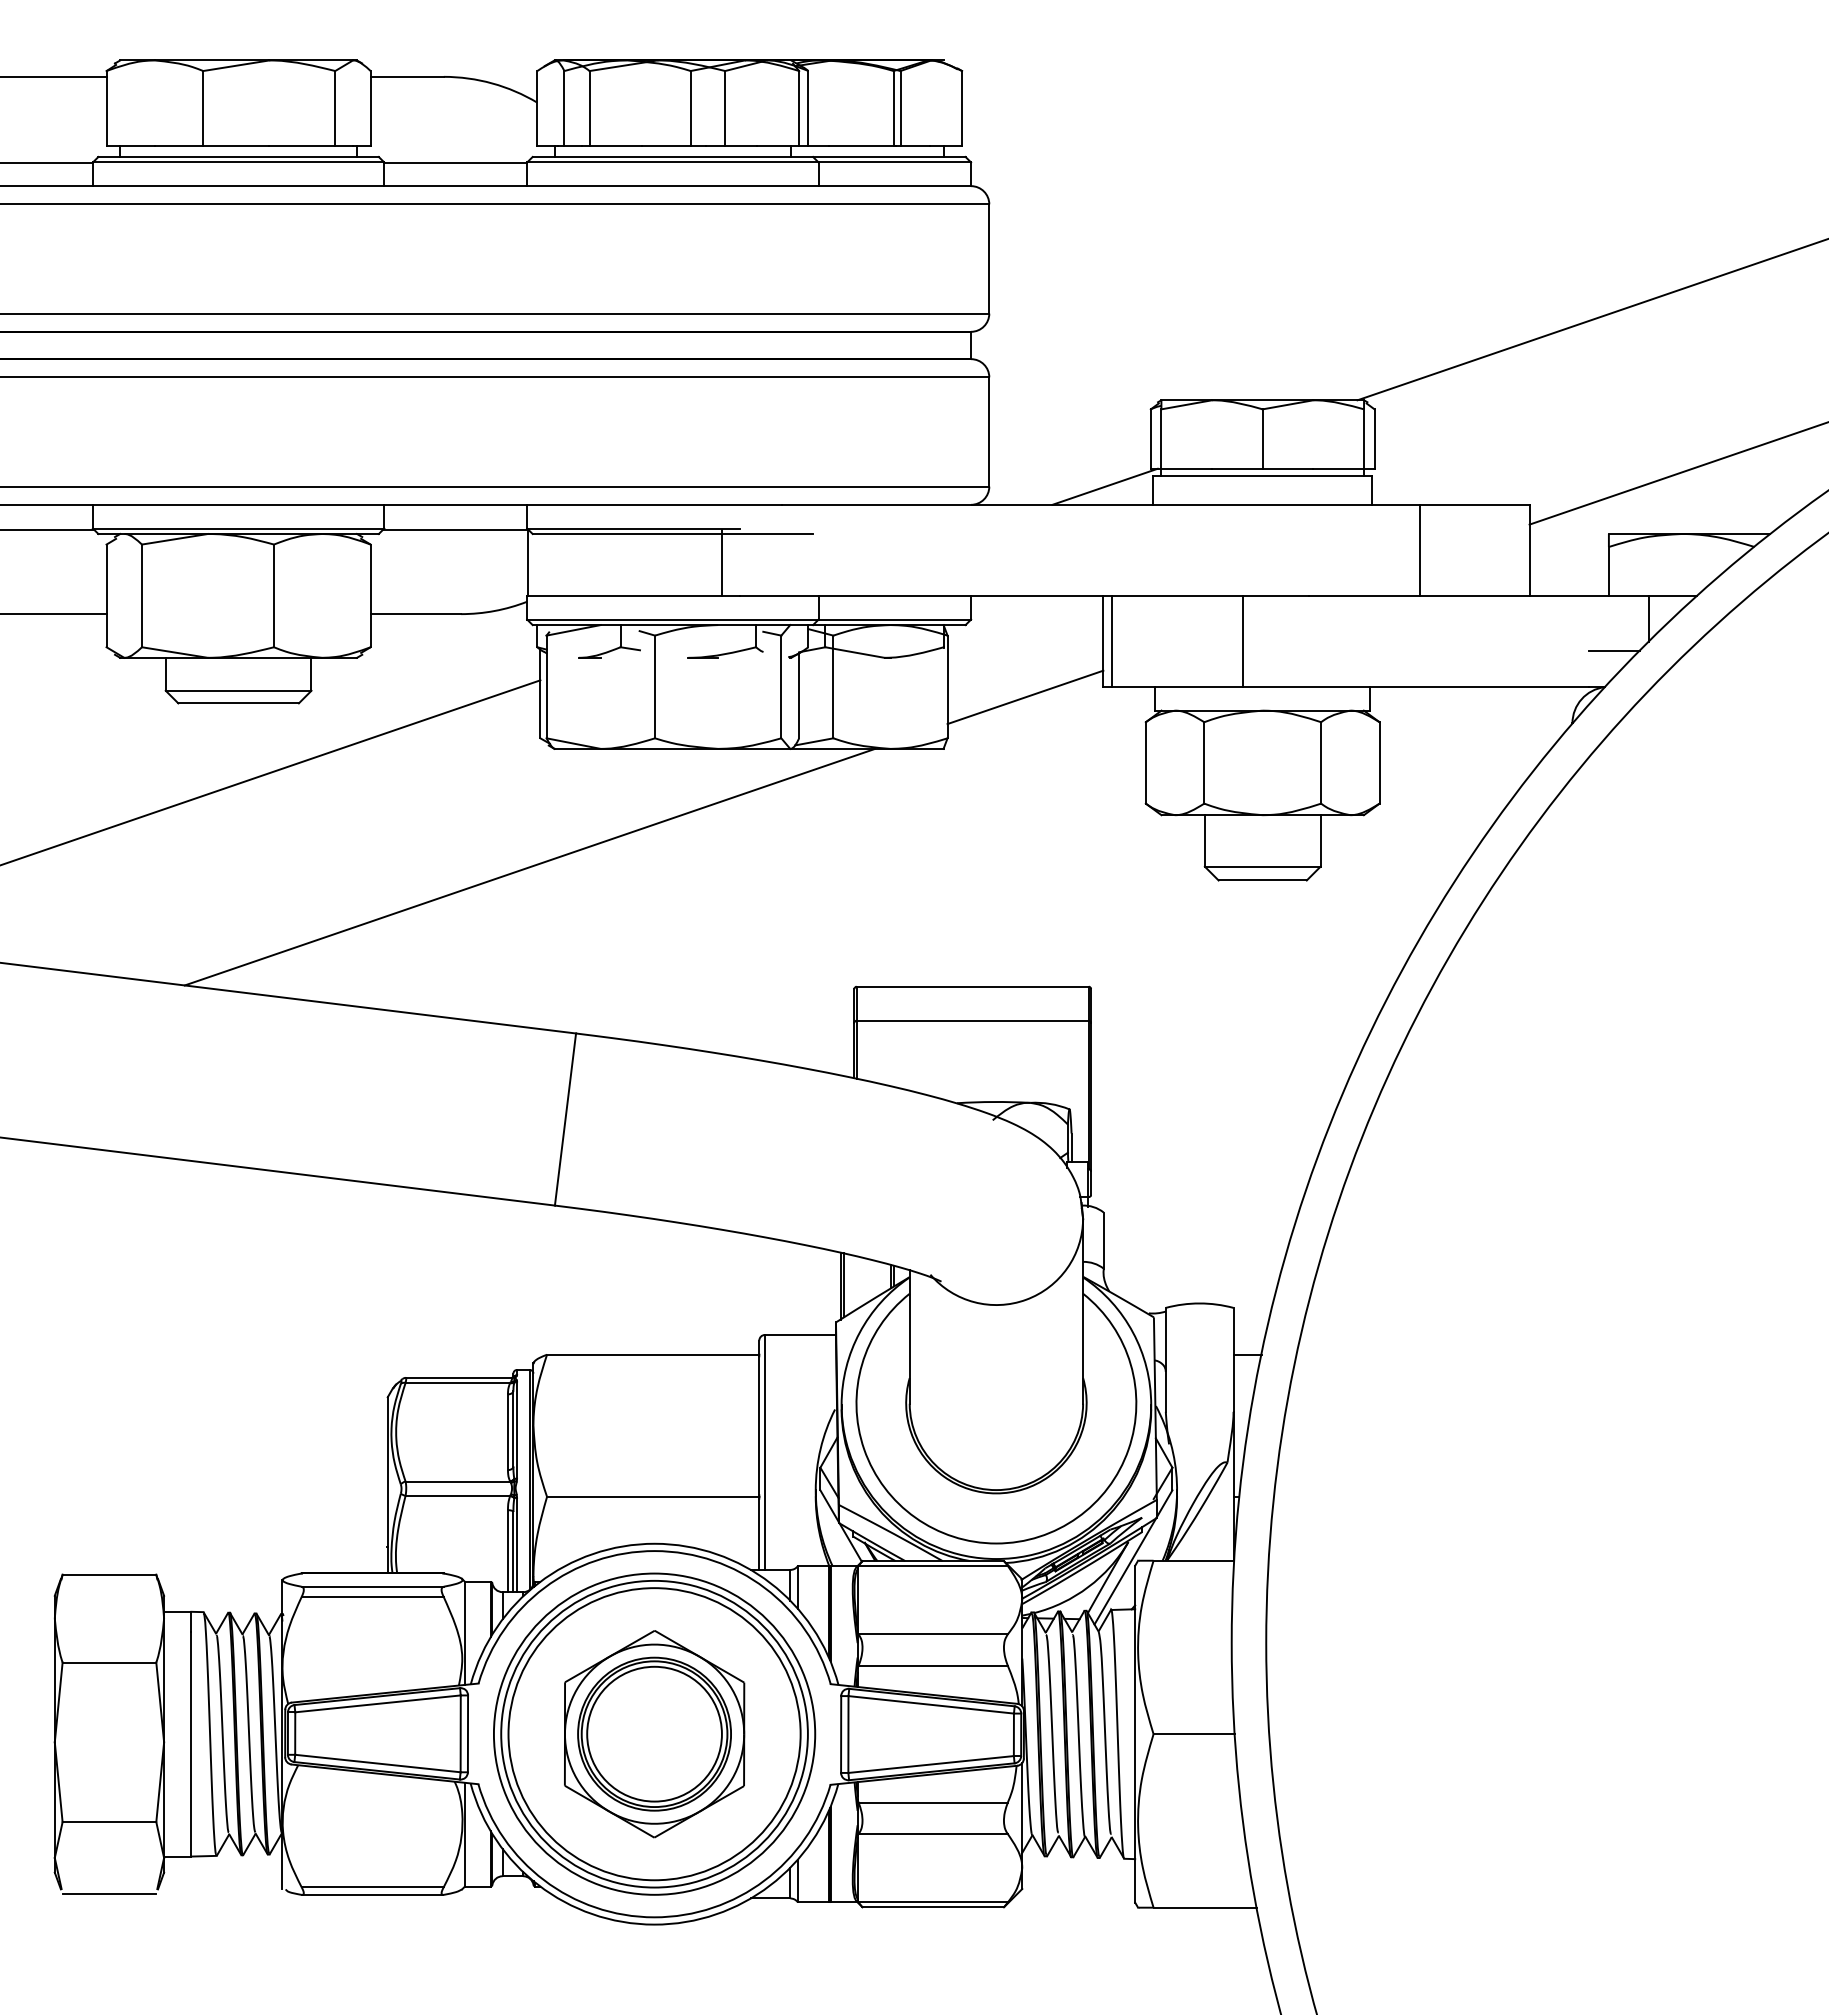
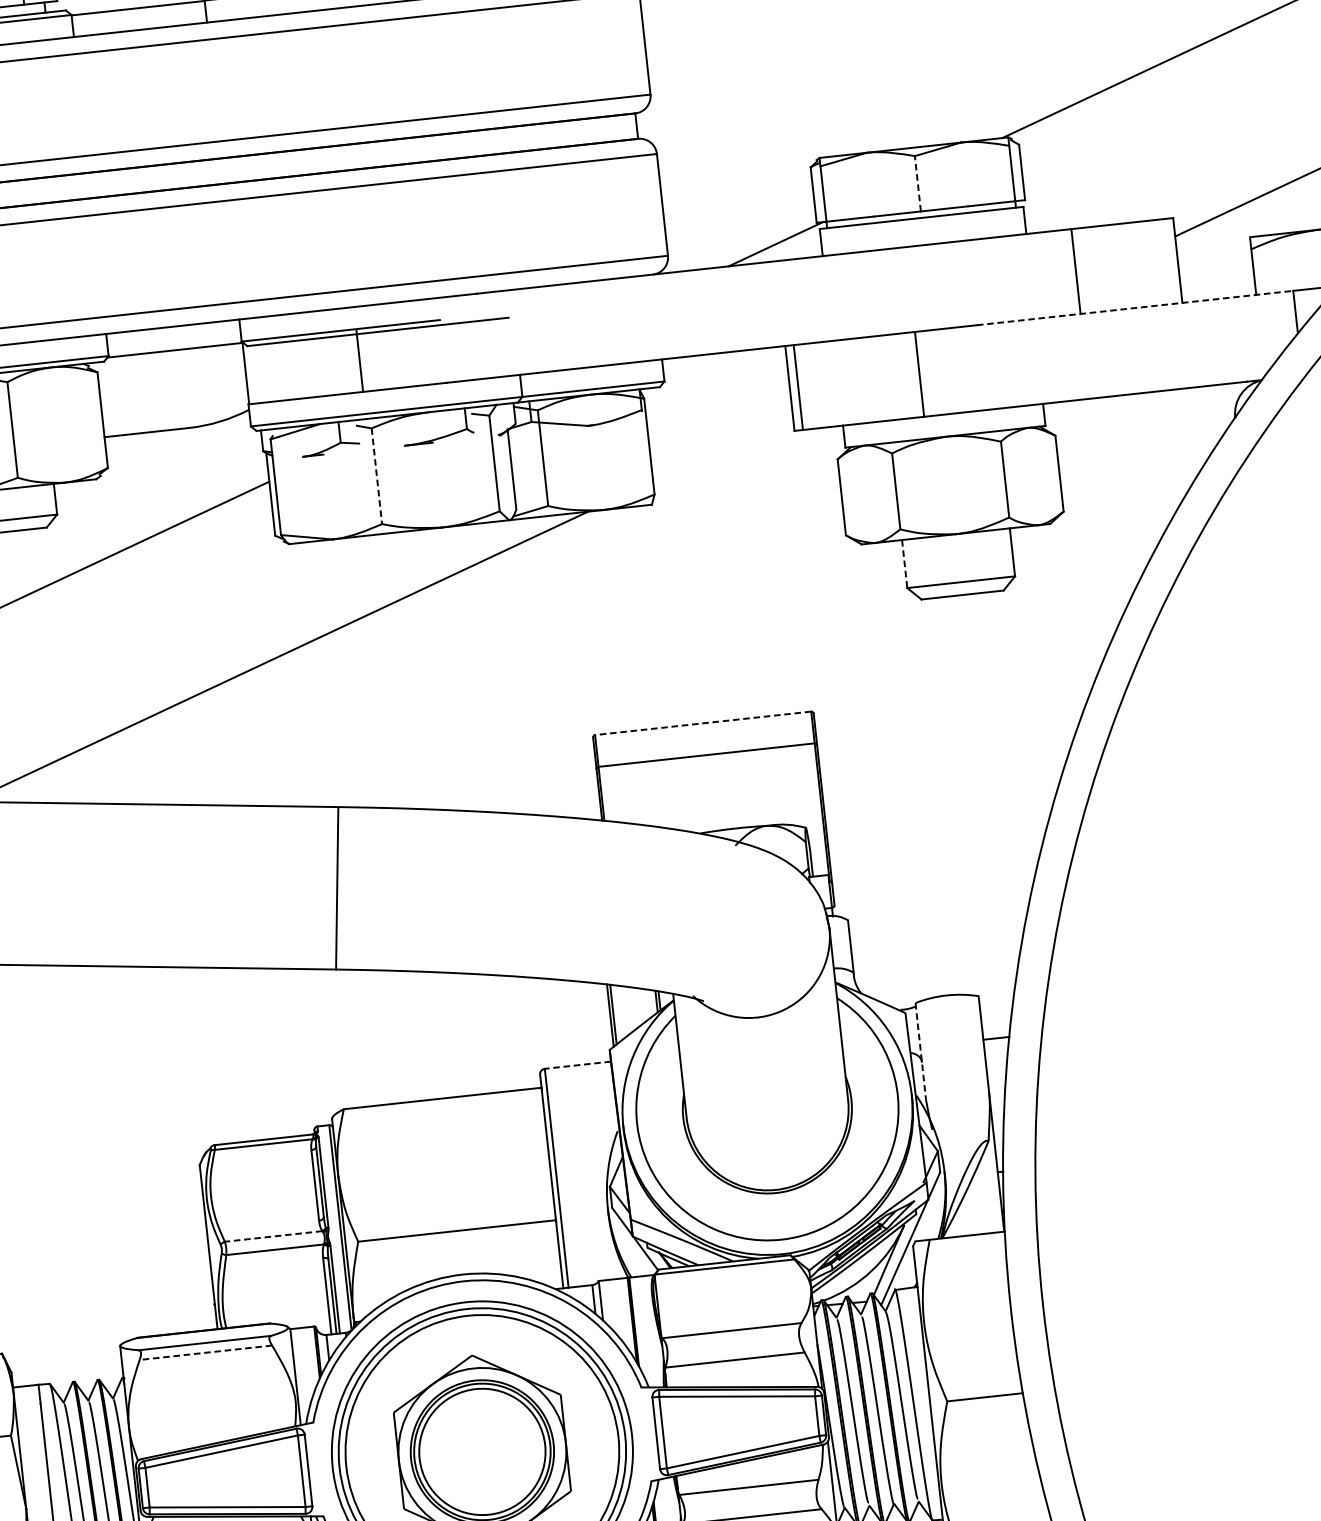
line: (1262, 439) -> (917, 184), solid -> dashed
line: (722, 562) -> (360, 360), moved
line: (1478, 595) -> (1134, 307), solid -> dashed
line: (1614, 650) -> (1267, 345), removed
line: (655, 687) -> (377, 476), solid -> dashed
line: (1025, 697) -> (723, 448), removed
line: (1204, 840) -> (904, 563), solid -> dashed
line: (972, 986) -> (702, 723), solid -> dashed
line: (800, 1334) -> (577, 1064), solid -> dashed
line: (1165, 1359) -> (920, 1051), solid -> dashed
line: (457, 1481) -> (273, 1236), solid -> dashed
line: (372, 1597) -> (205, 1353), solid -> dashed

